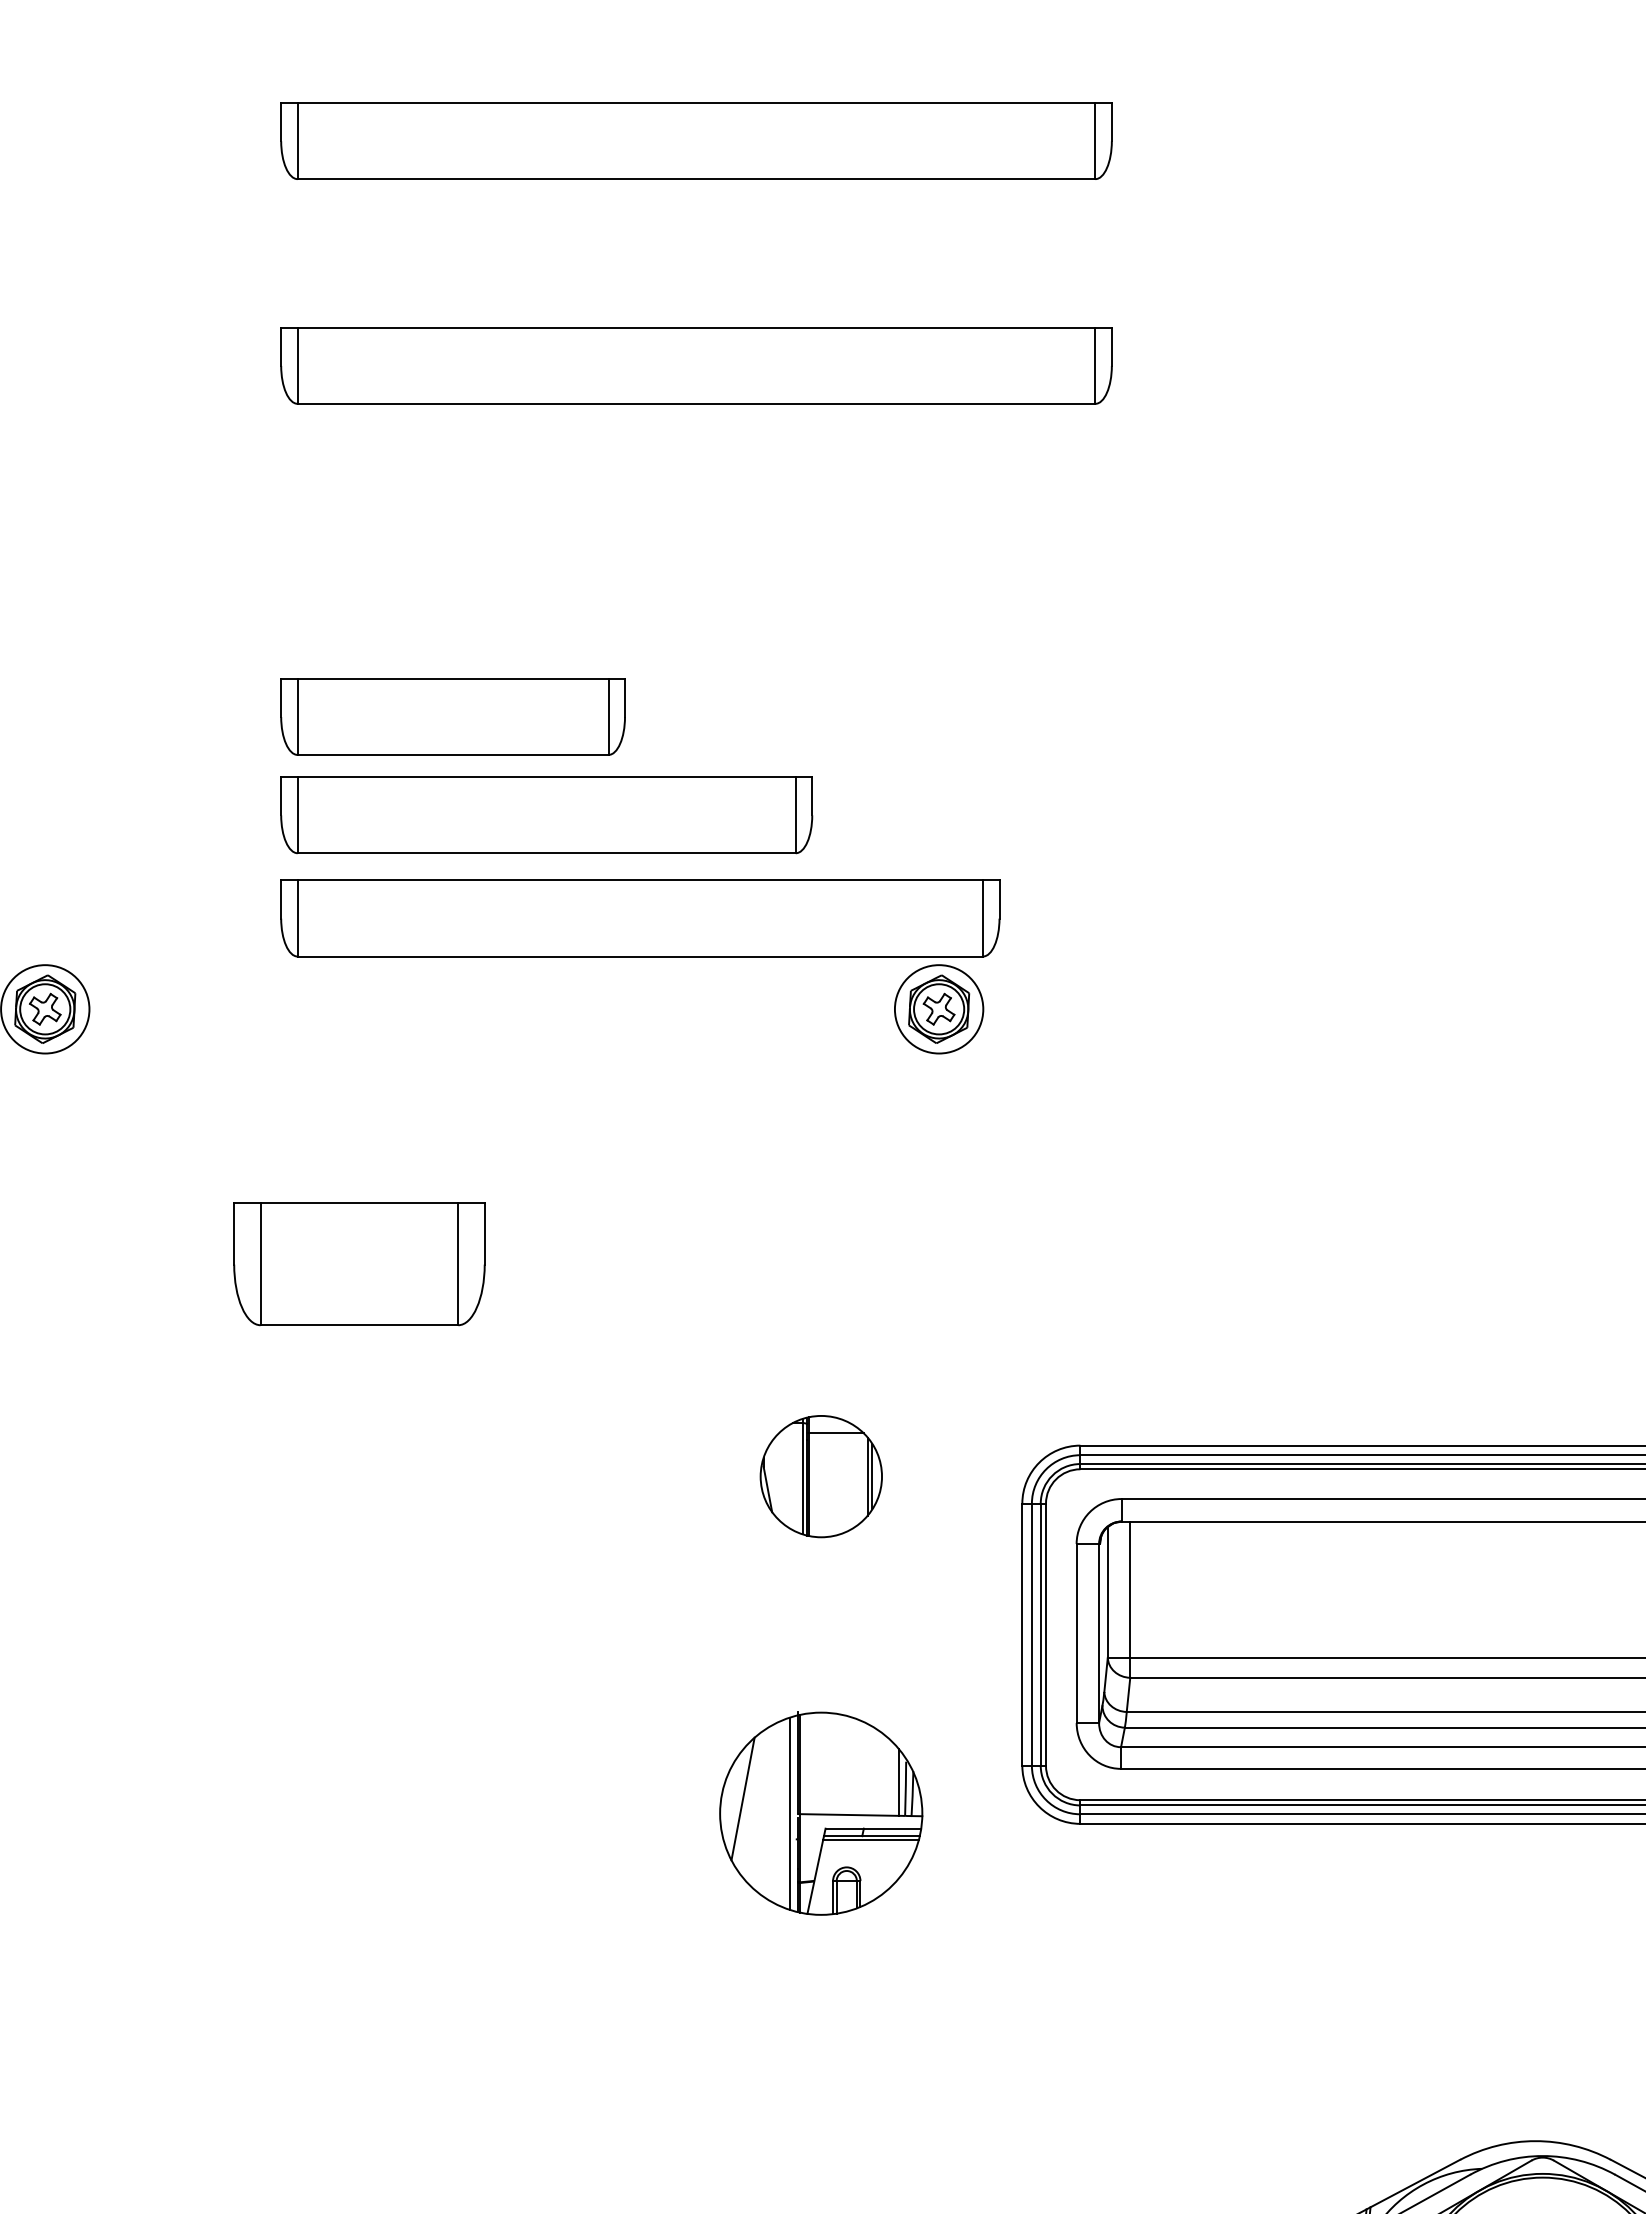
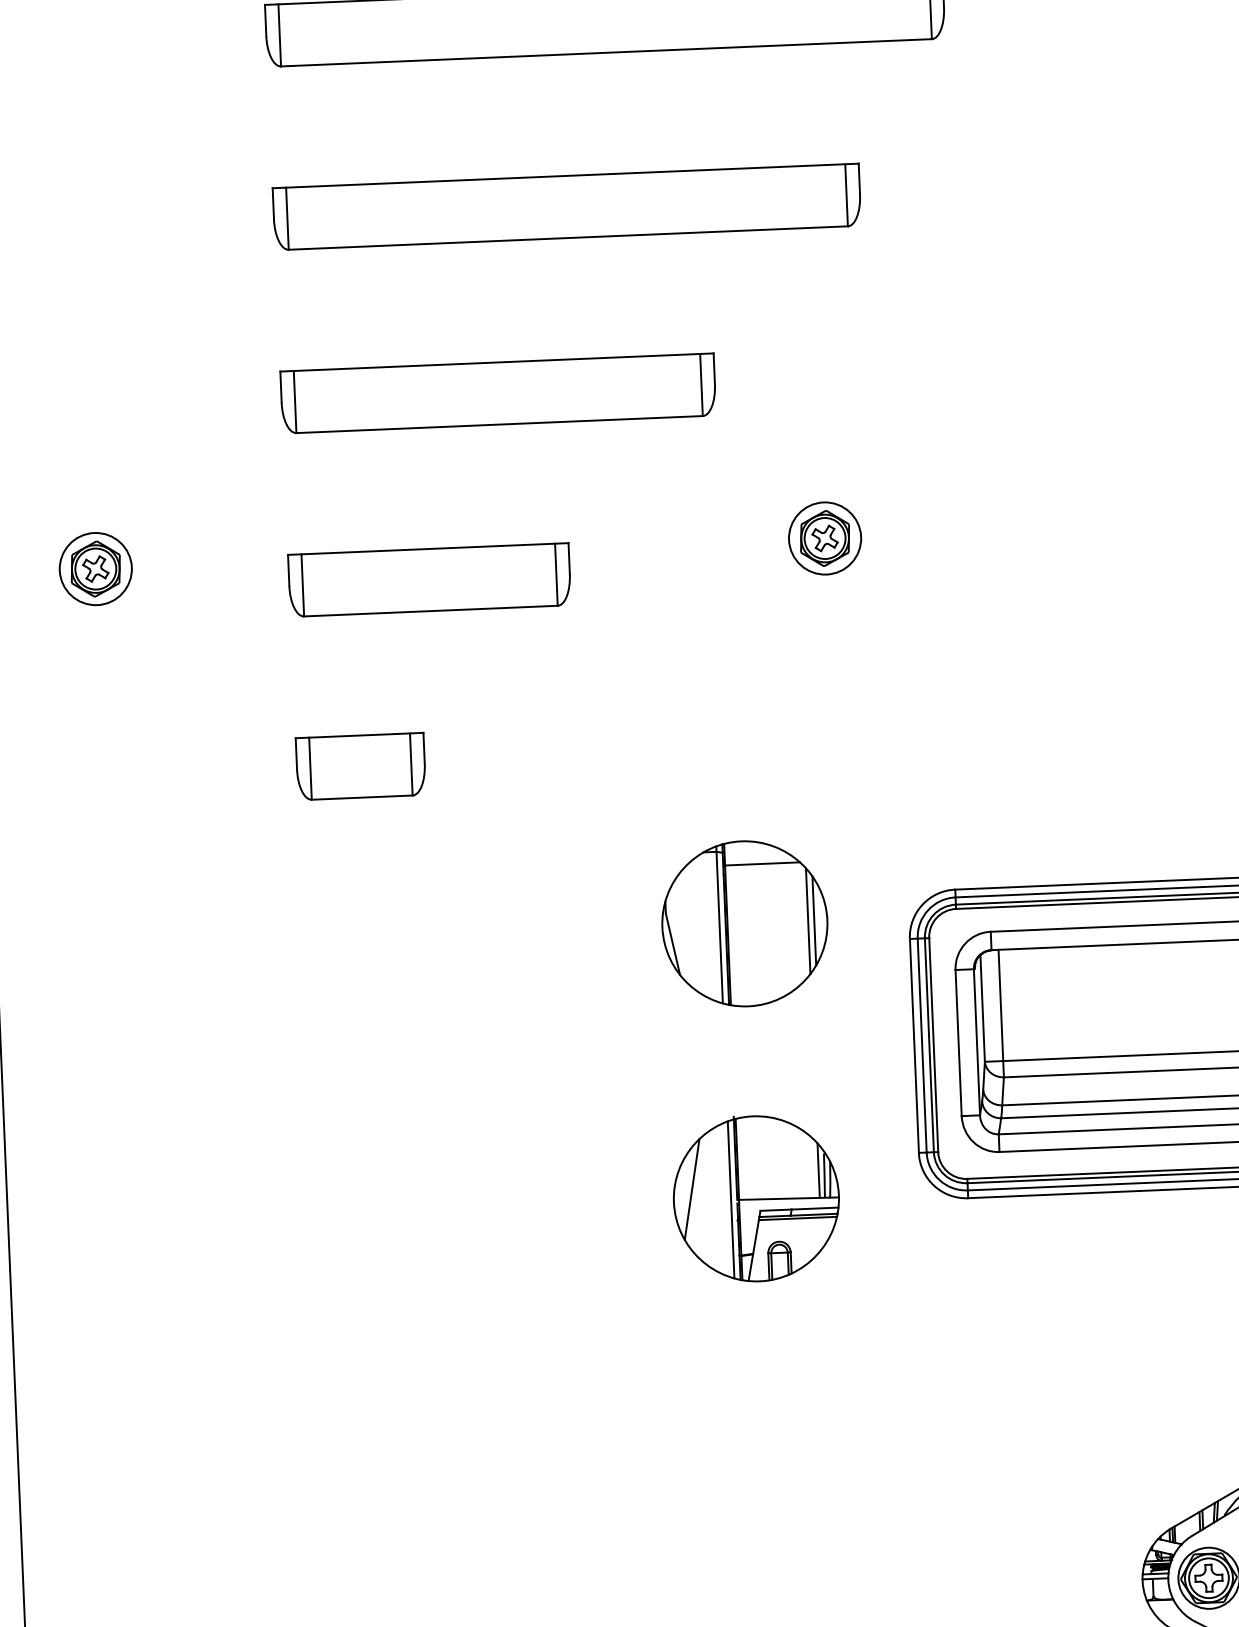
part: (452, 716) -> (429, 579), moved
part: (640, 918) -> (567, 206), moved
part: (359, 1264) -> (360, 766), size x0.62
part: (821, 1476) -> (745, 923), size x1.67

